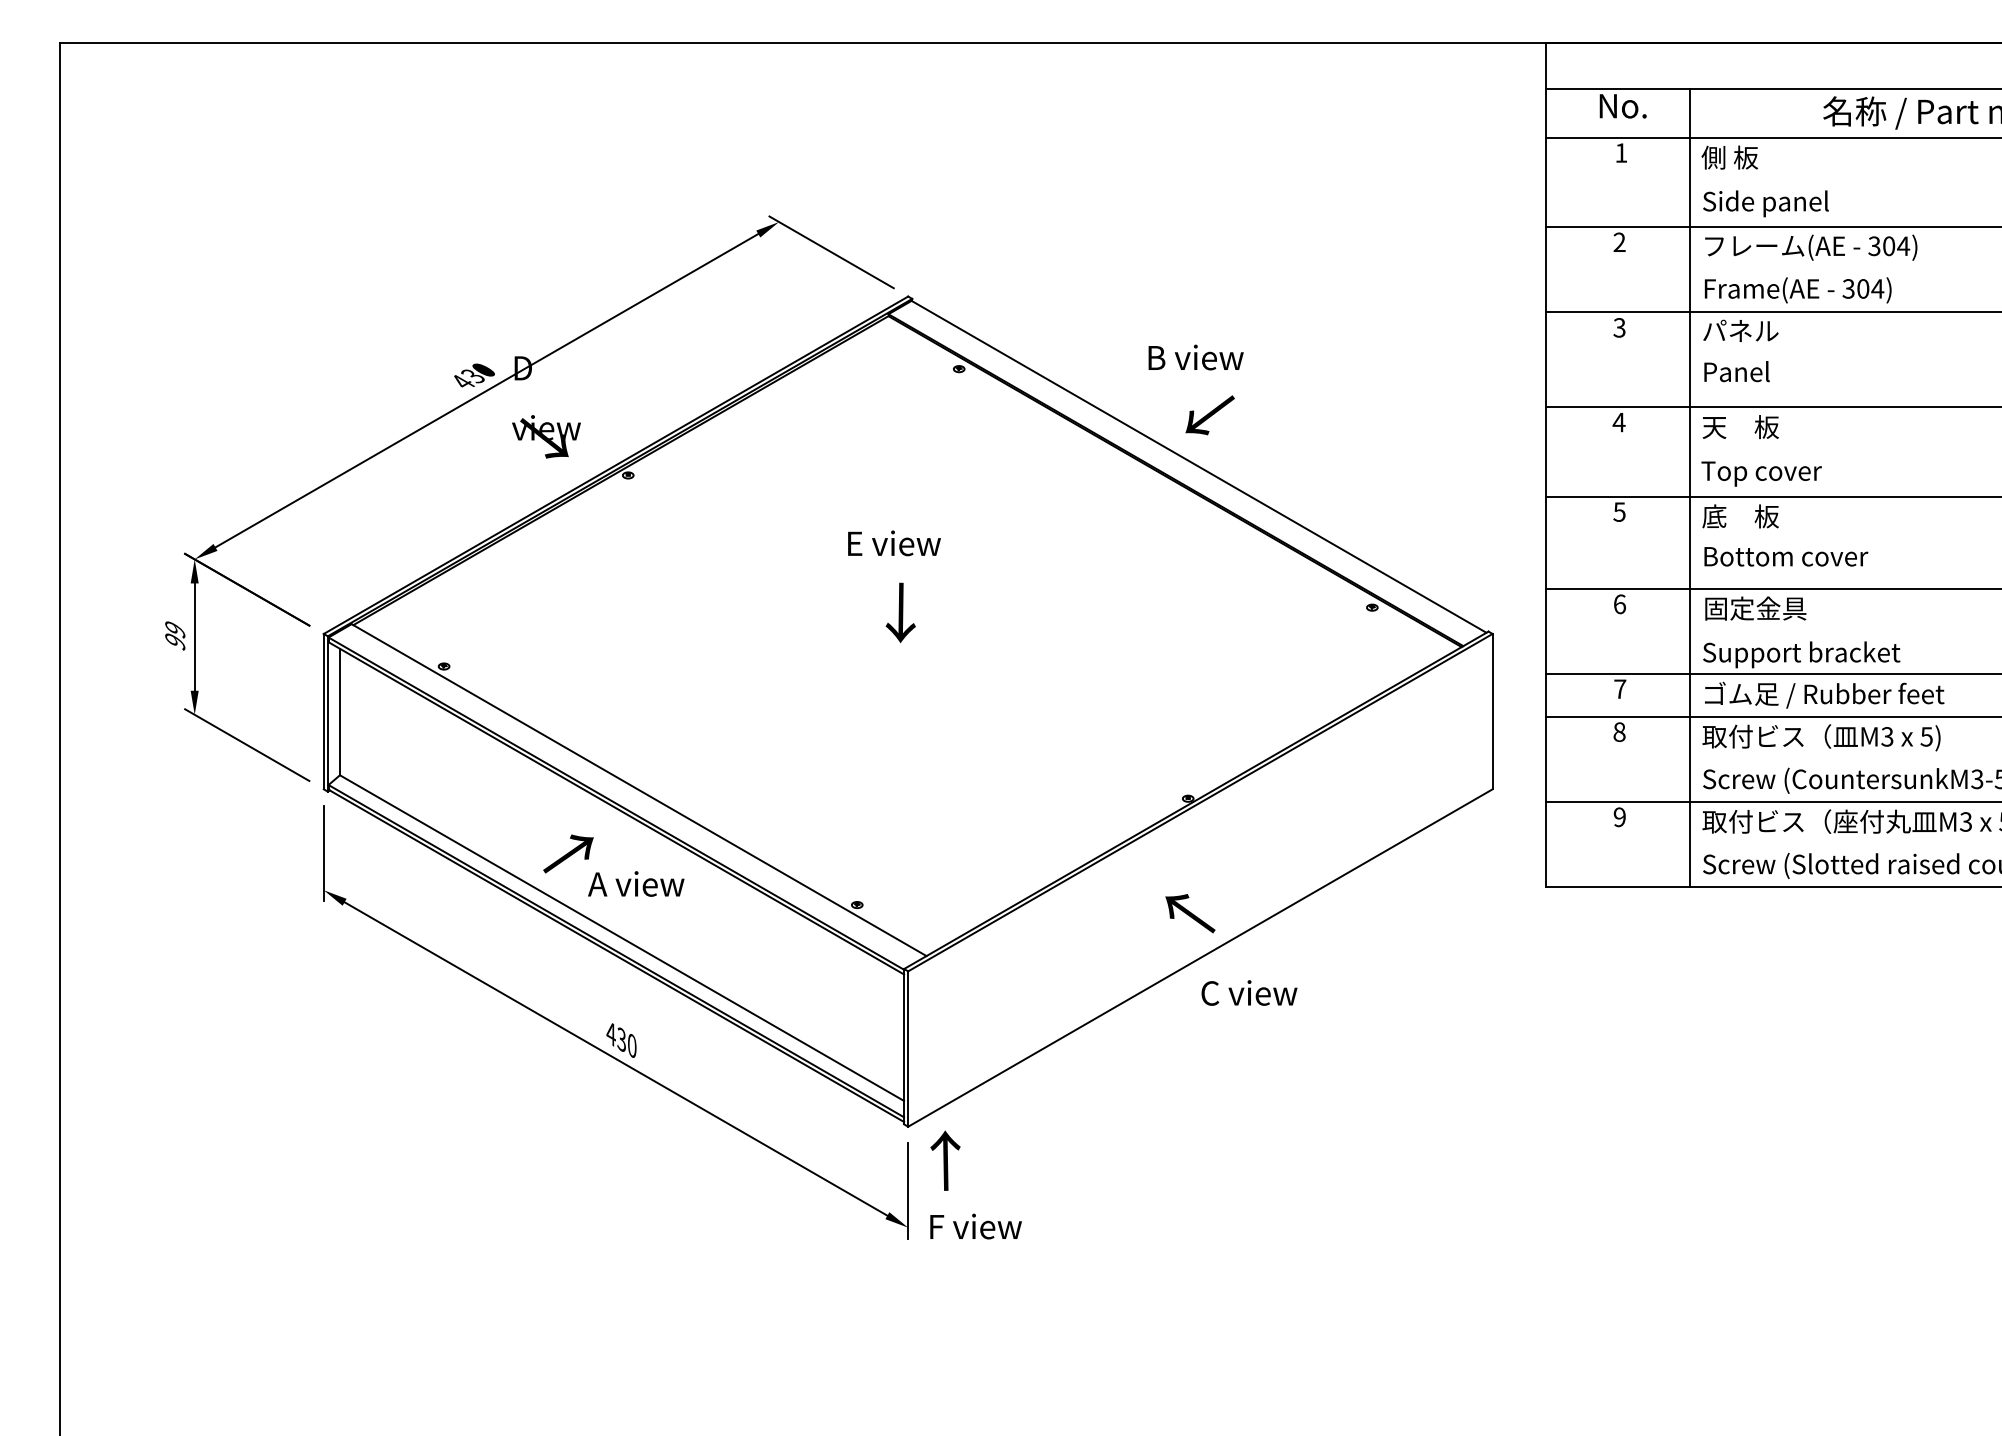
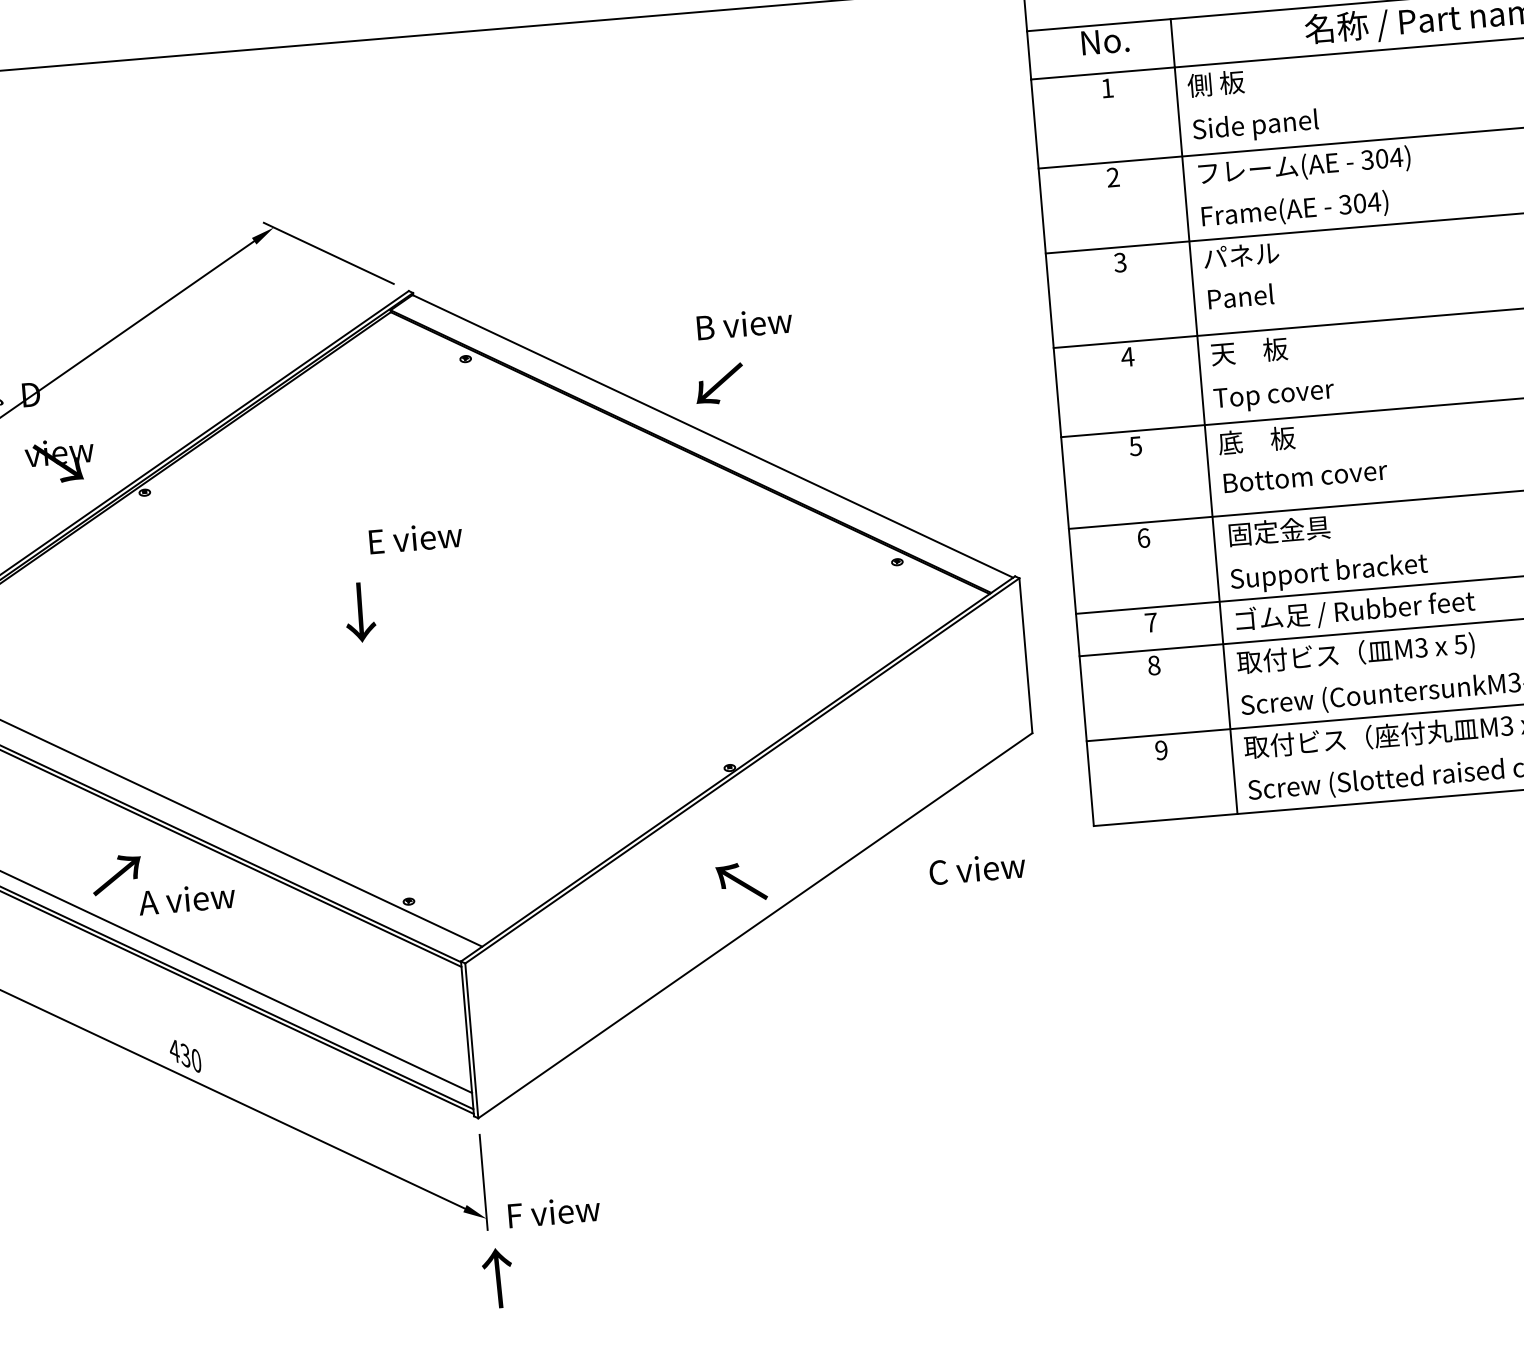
text: (1195, 357) -> (744, 324), moved
text: (900, 612) -> (359, 612), moved
text: (1249, 992) -> (977, 868), moved
text: (945, 1160) -> (498, 1277), moved

